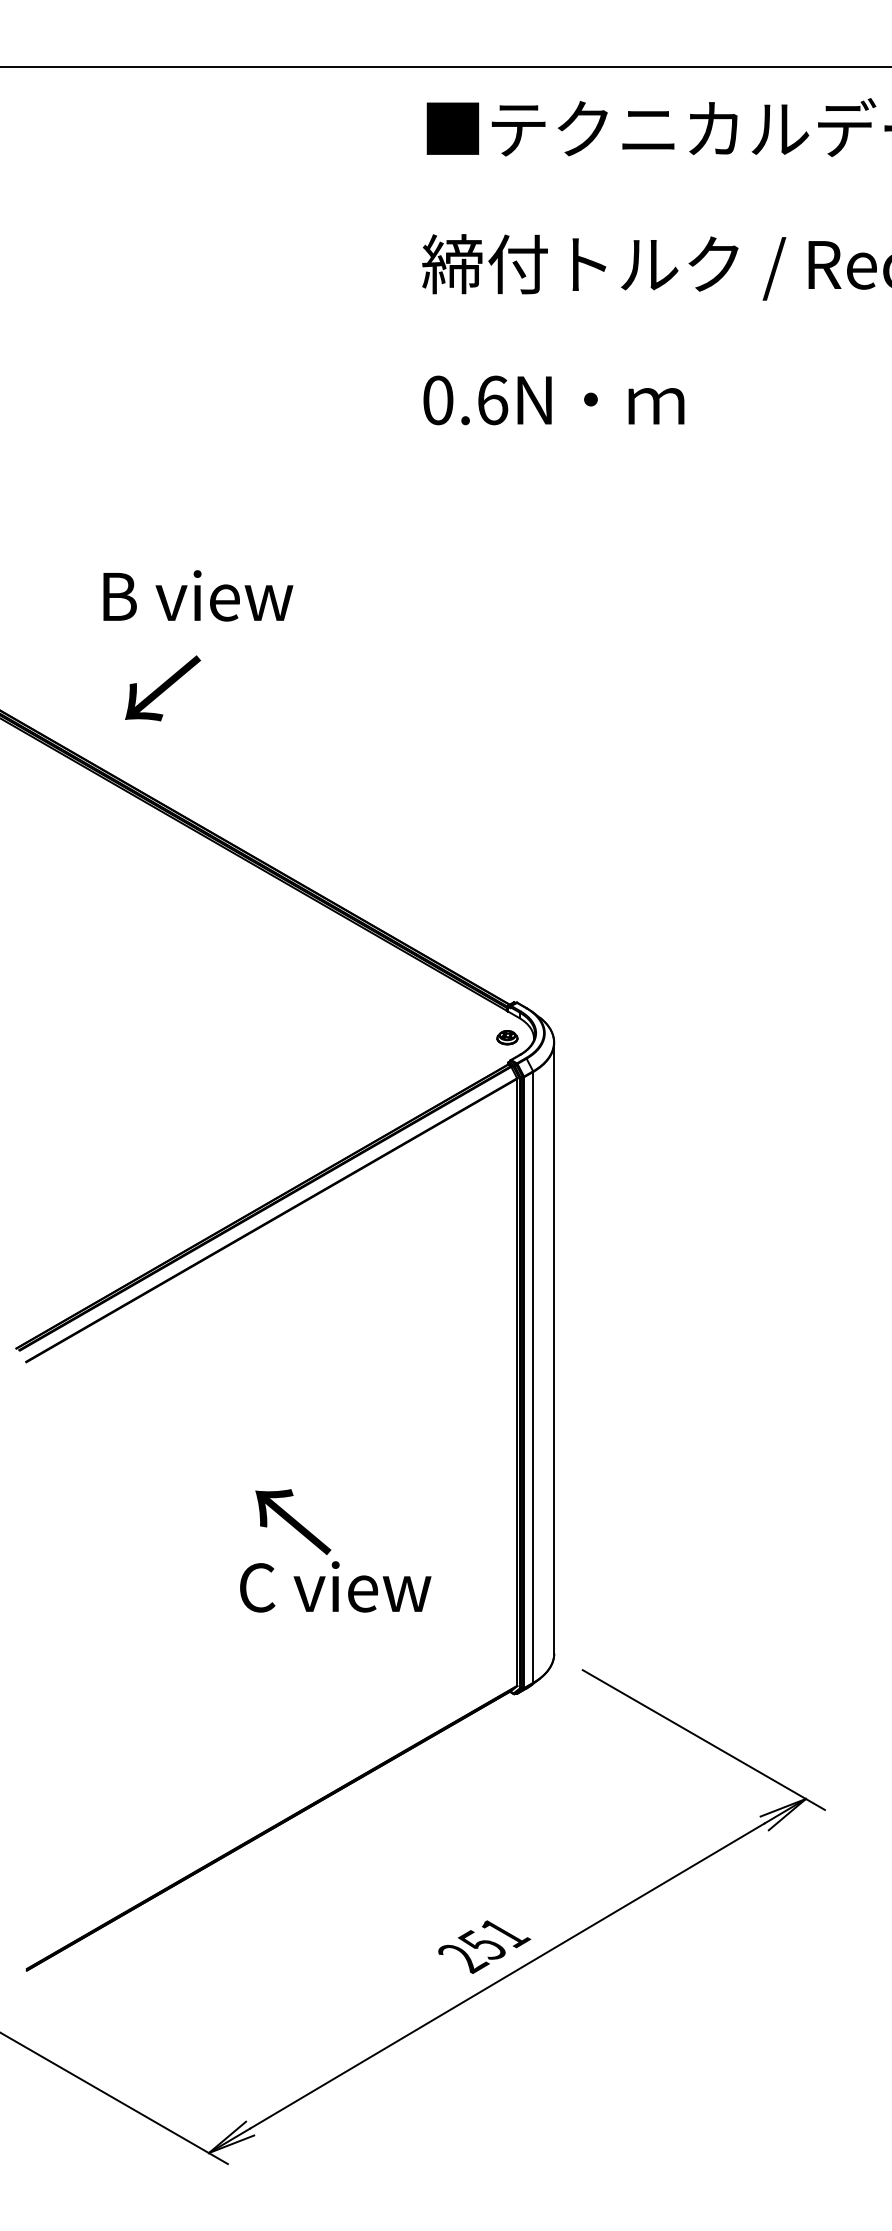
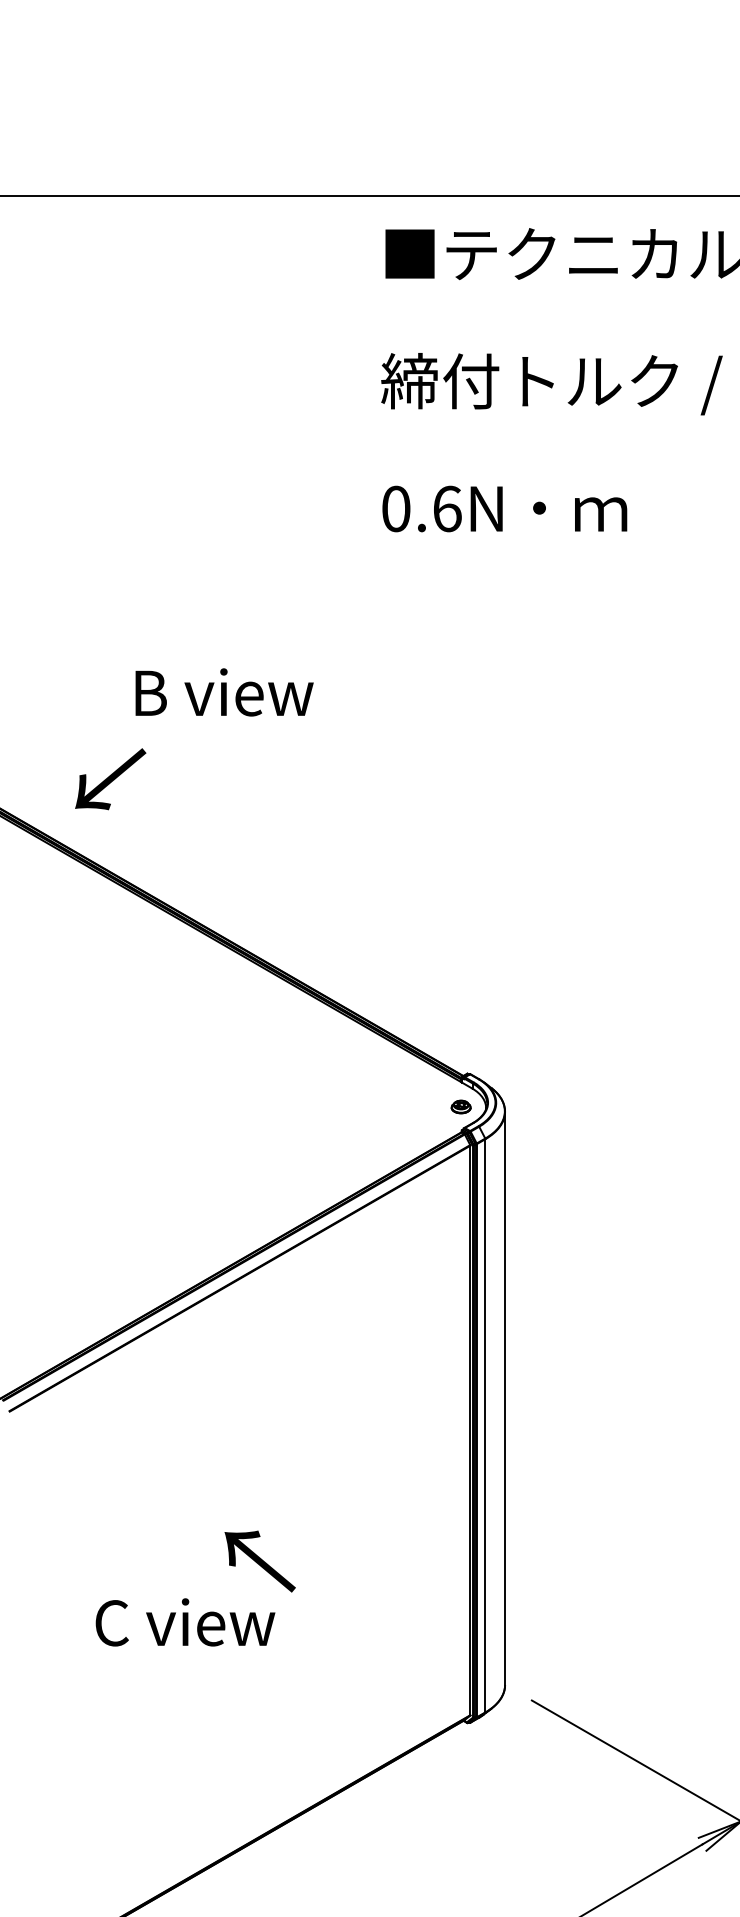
text: (198, 595) -> (224, 692), moved
text: (162, 688) -> (110, 779), moved
text: (335, 1586) -> (185, 1622), moved

